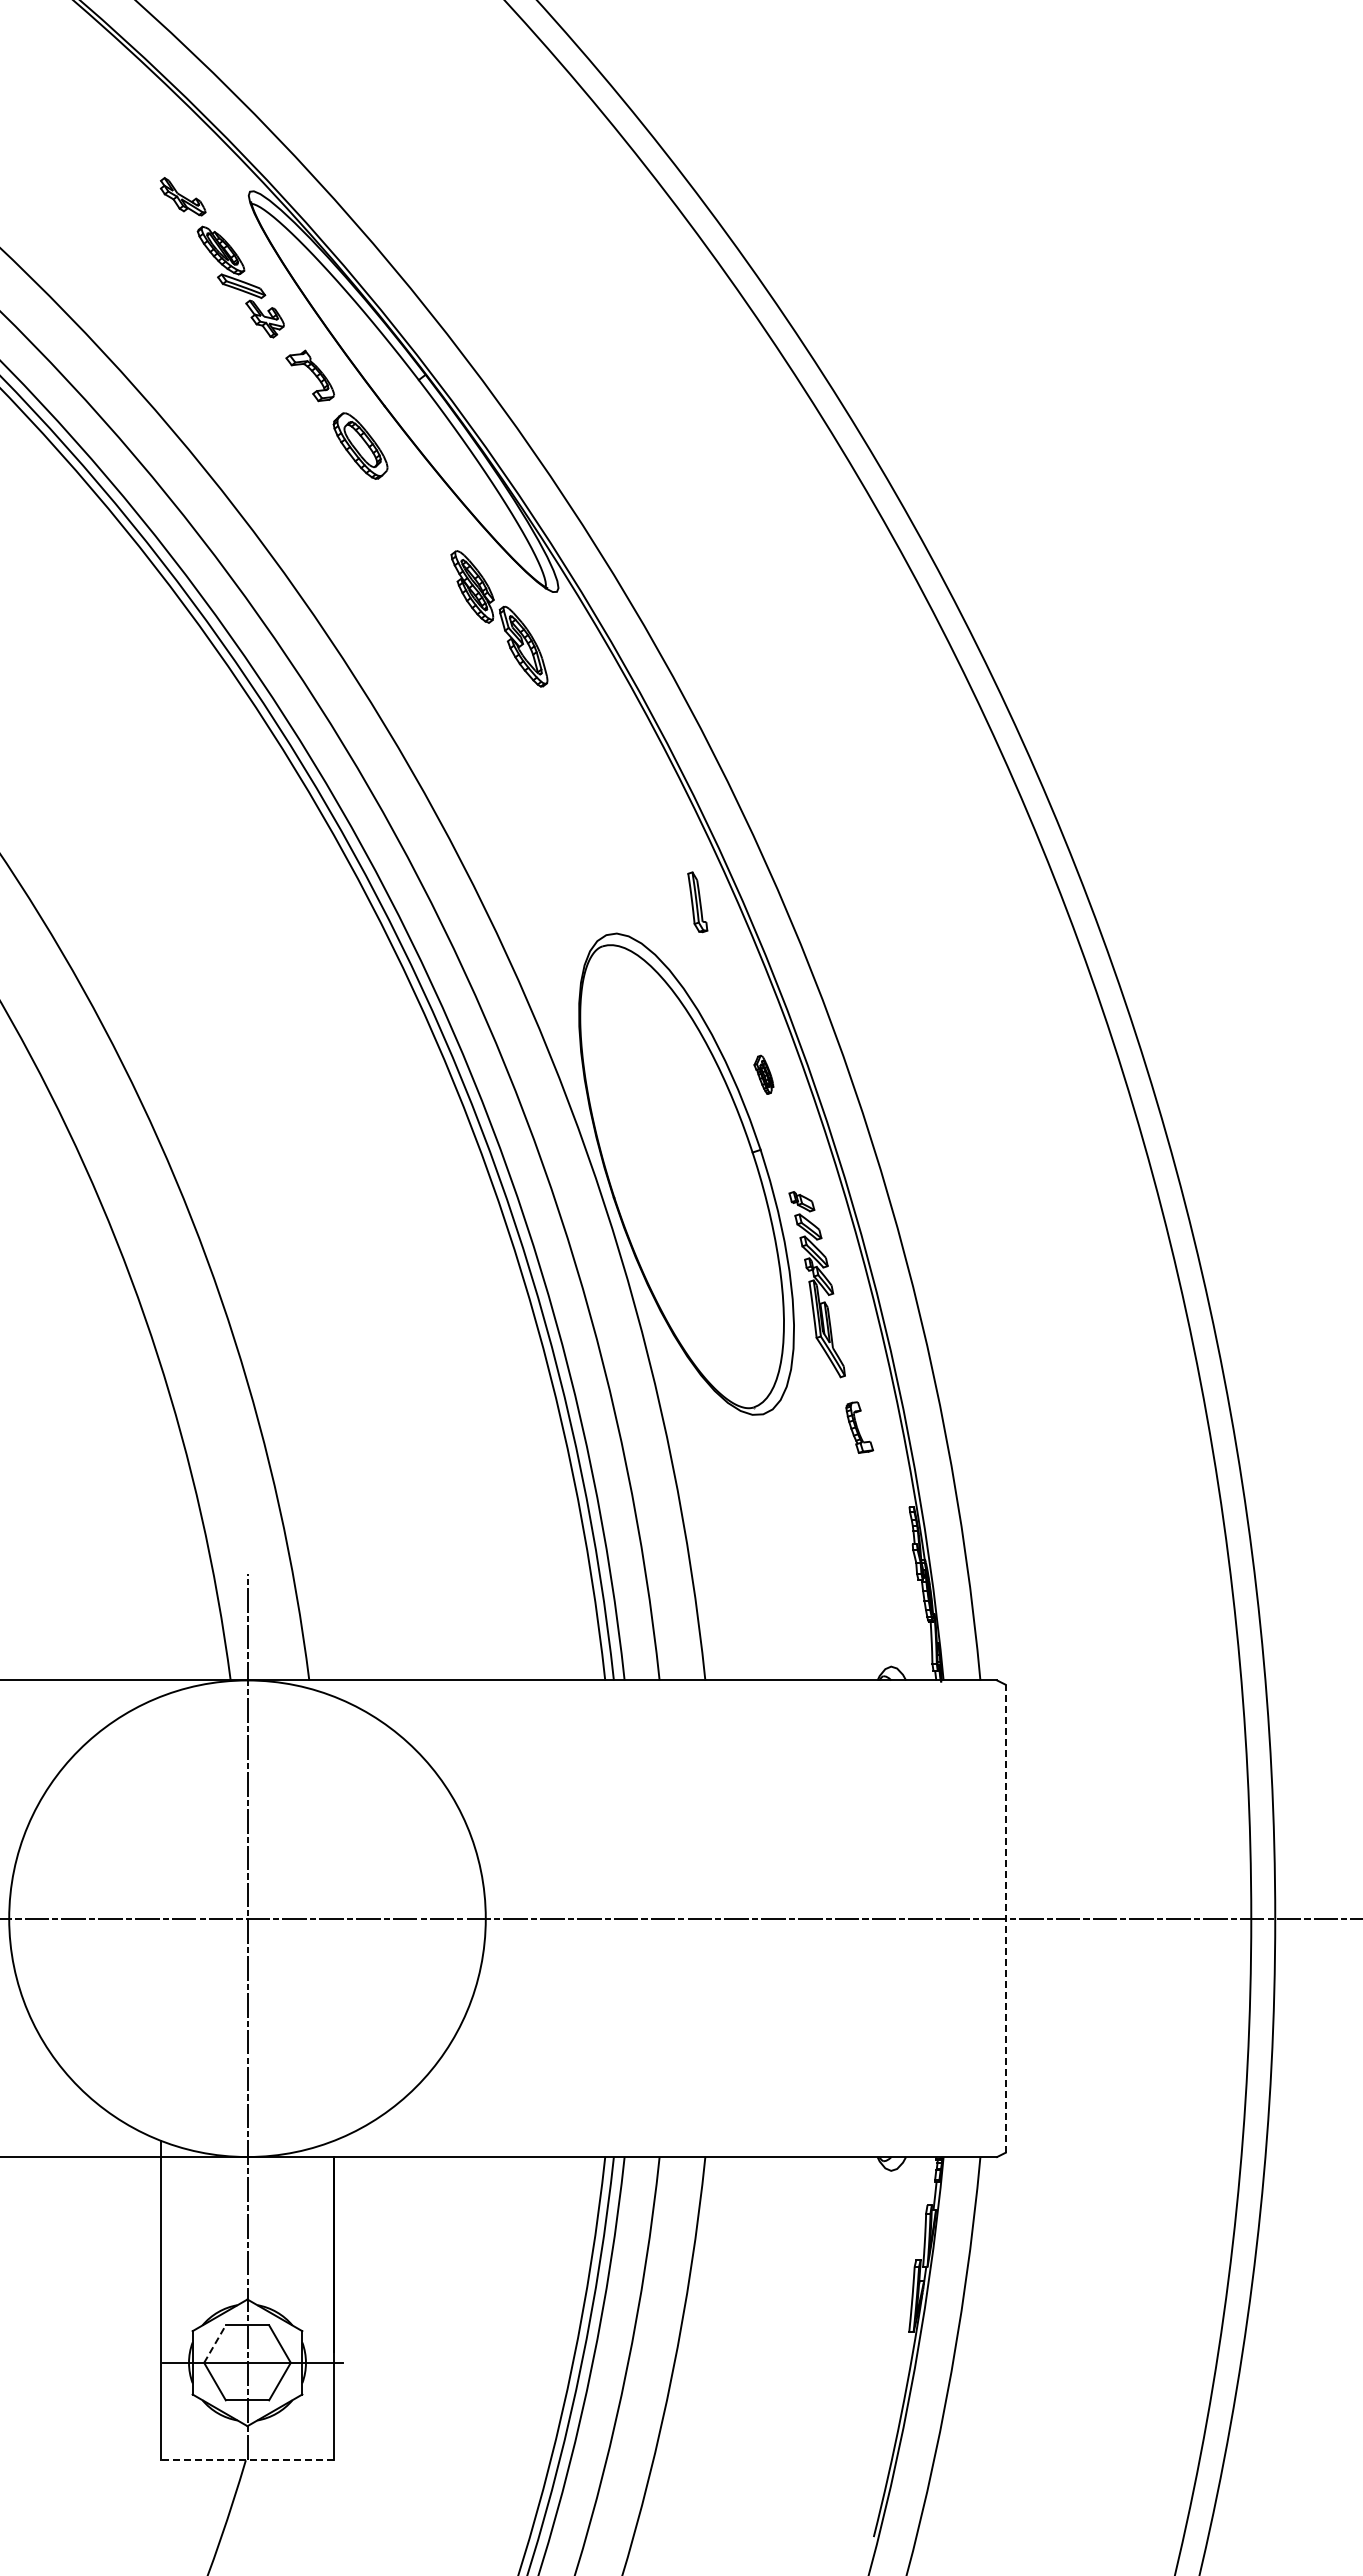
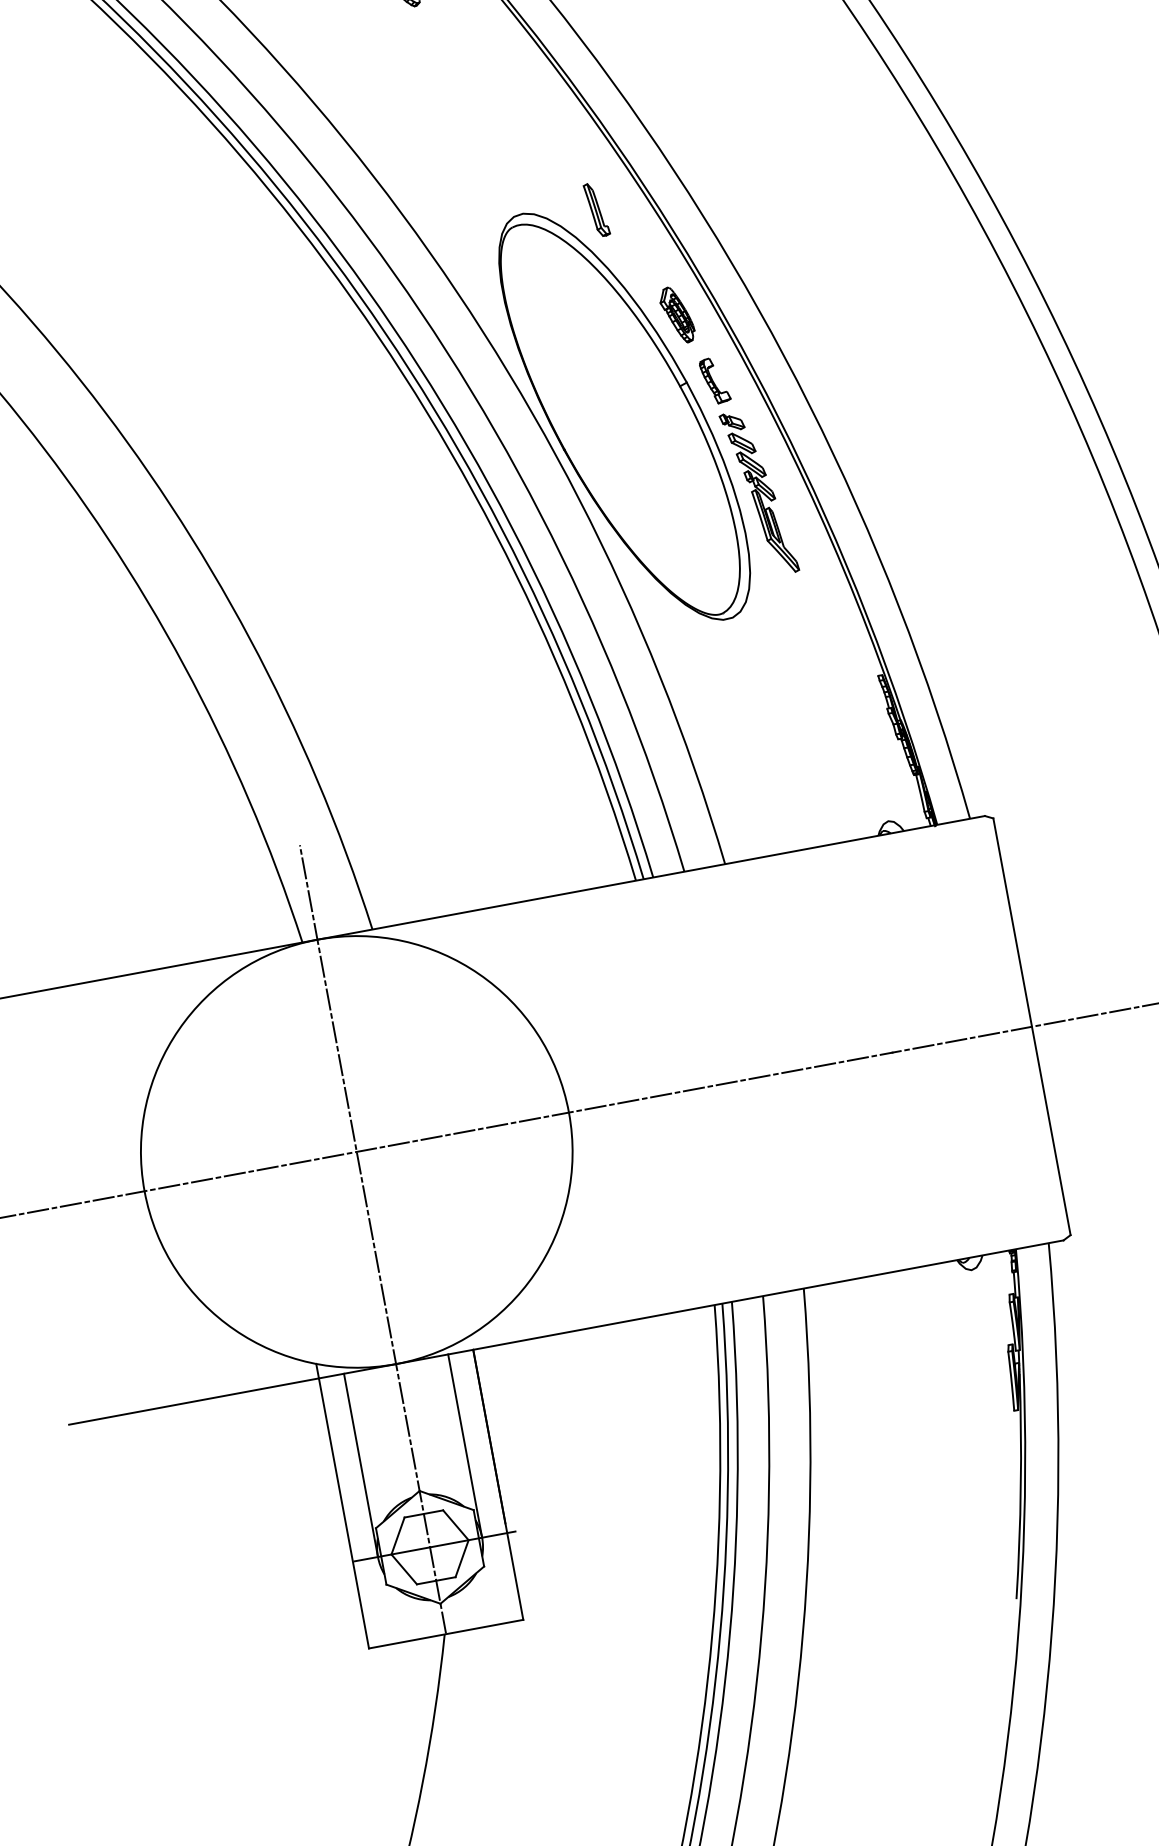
part: (697, 902) -> (596, 210), moved
part: (763, 1074) -> (676, 315), size x1.67
part: (859, 1427) -> (714, 380), moved
line: (1005, 1918) -> (1031, 1026), dashed -> solid
line: (189, 2259) -> (361, 1464), added
line: (305, 2259) -> (464, 1445), added
line: (215, 2344) -> (398, 1536), dashed -> solid
line: (247, 2460) -> (446, 1634), dashed -> solid

